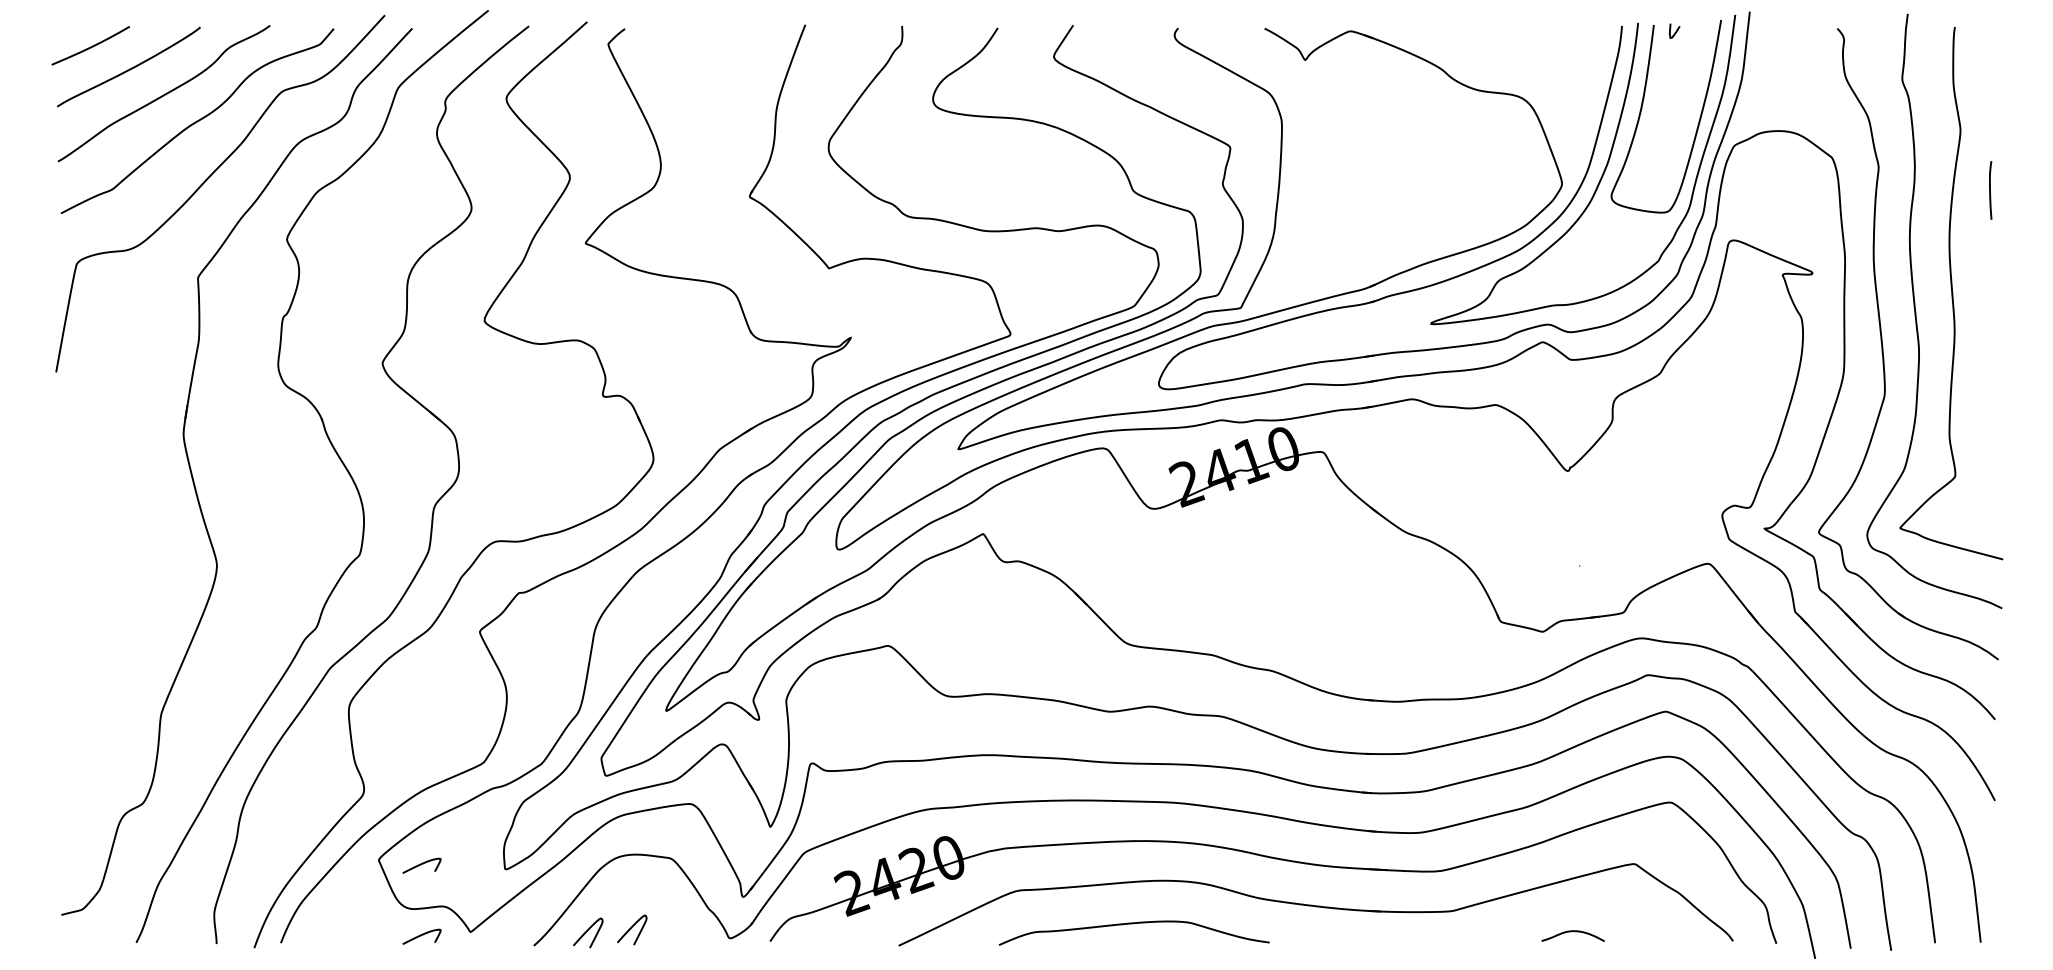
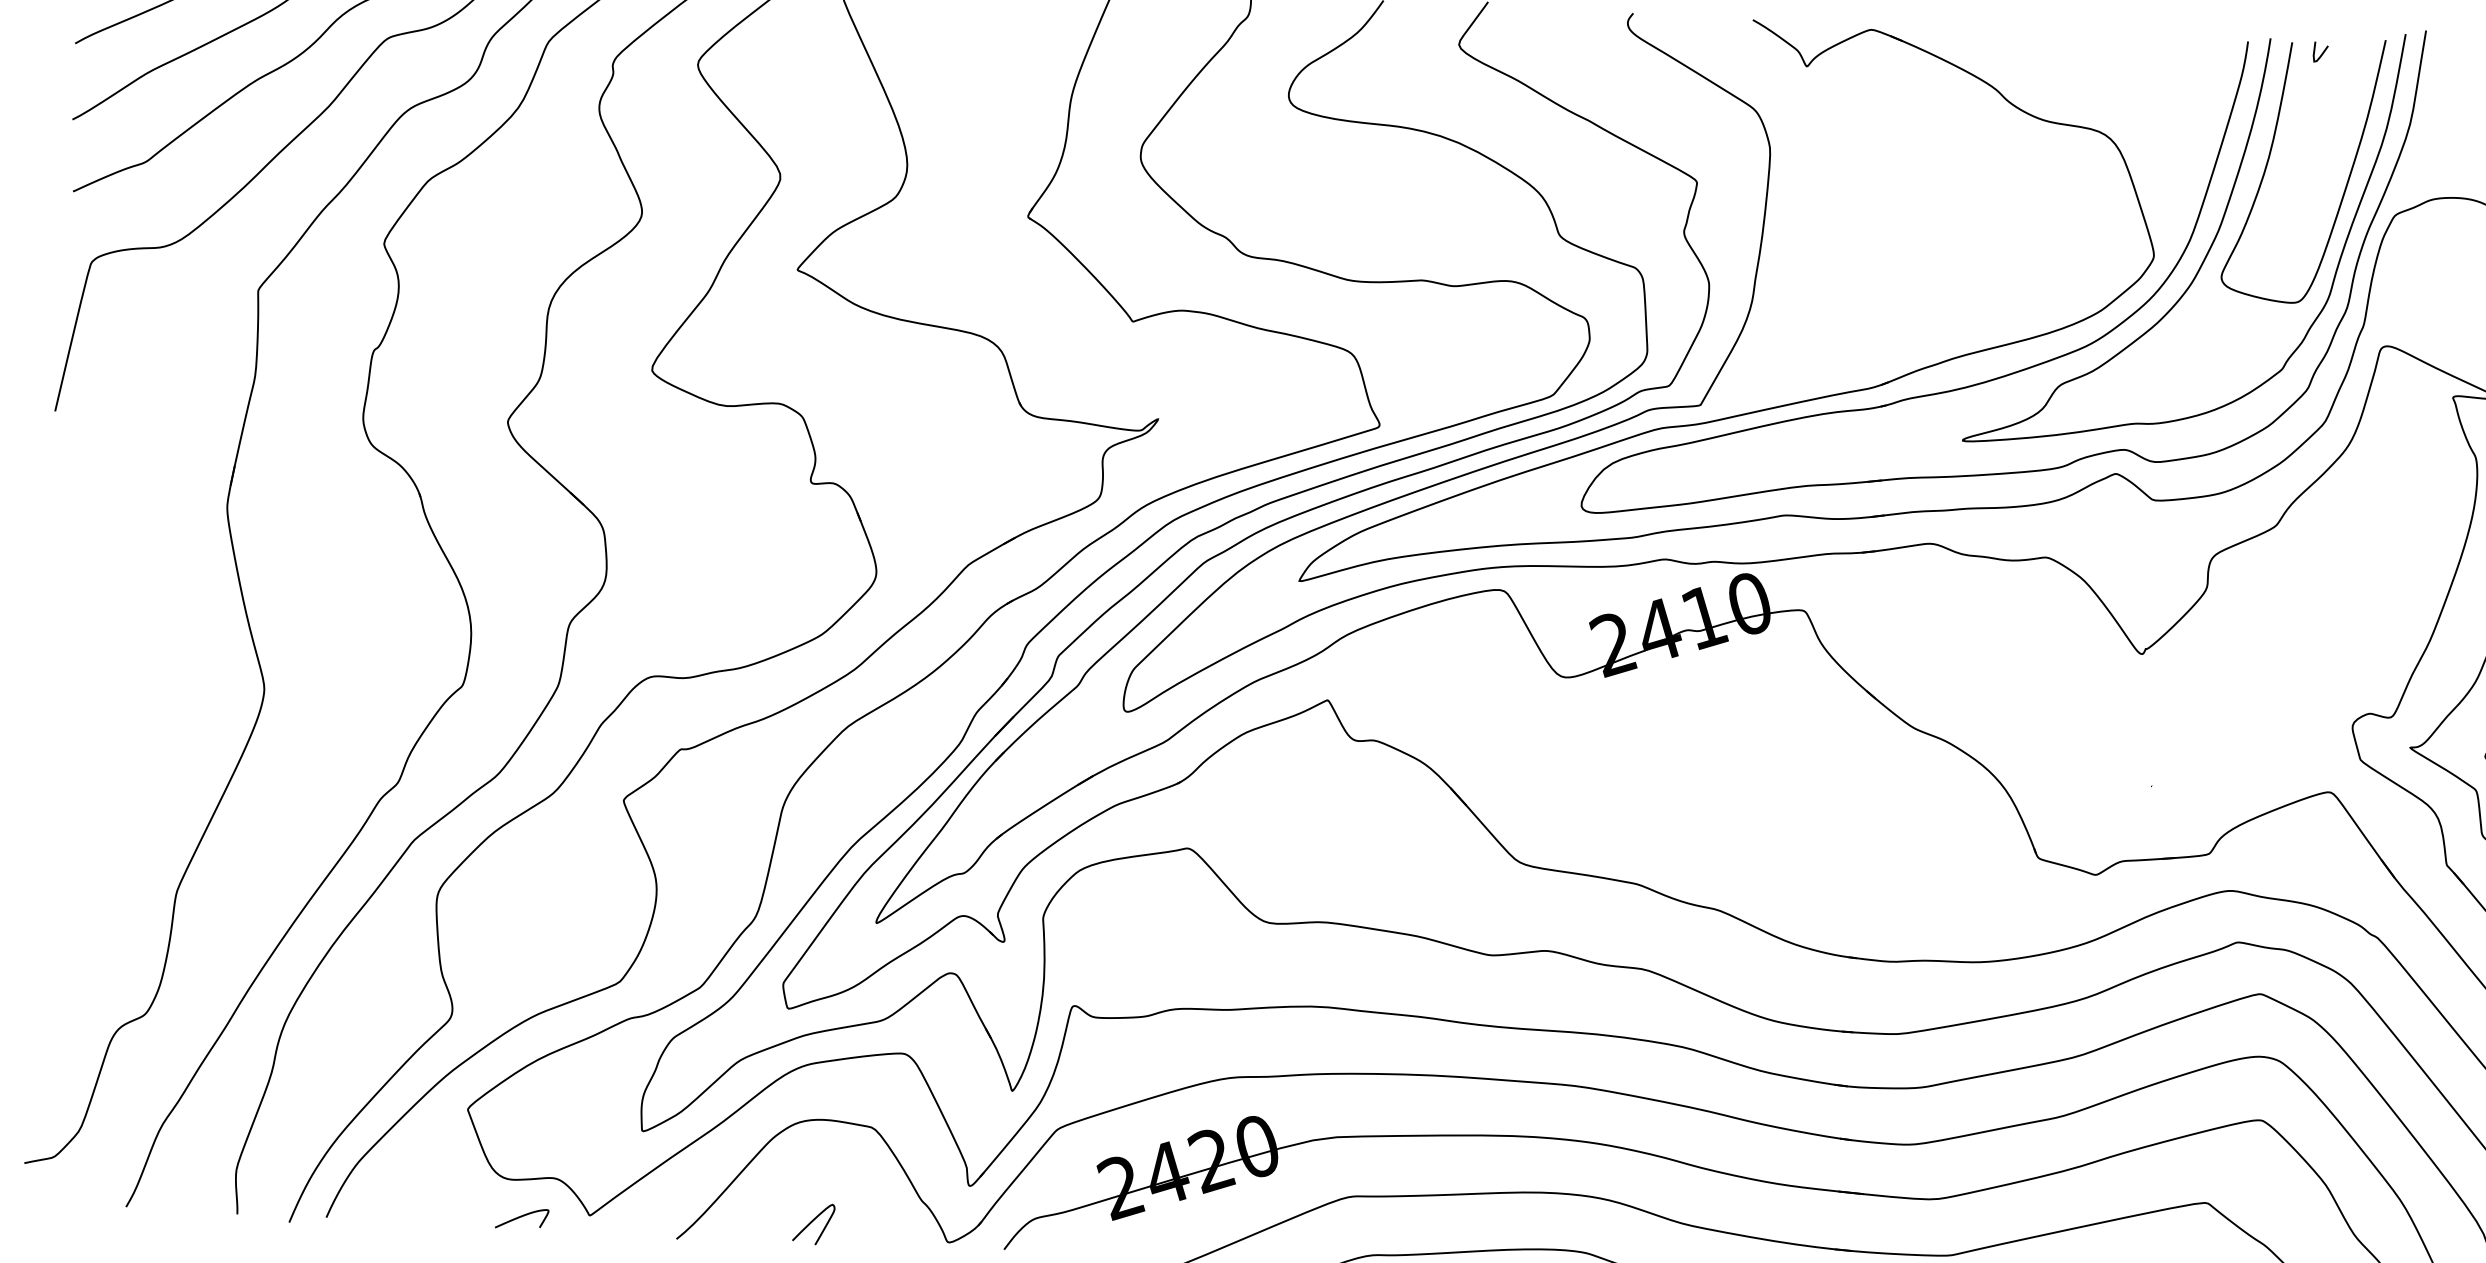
curve: (421, 865) -> (526, 1119), removed
curve: (587, 931) -> (751, 1222), removed

